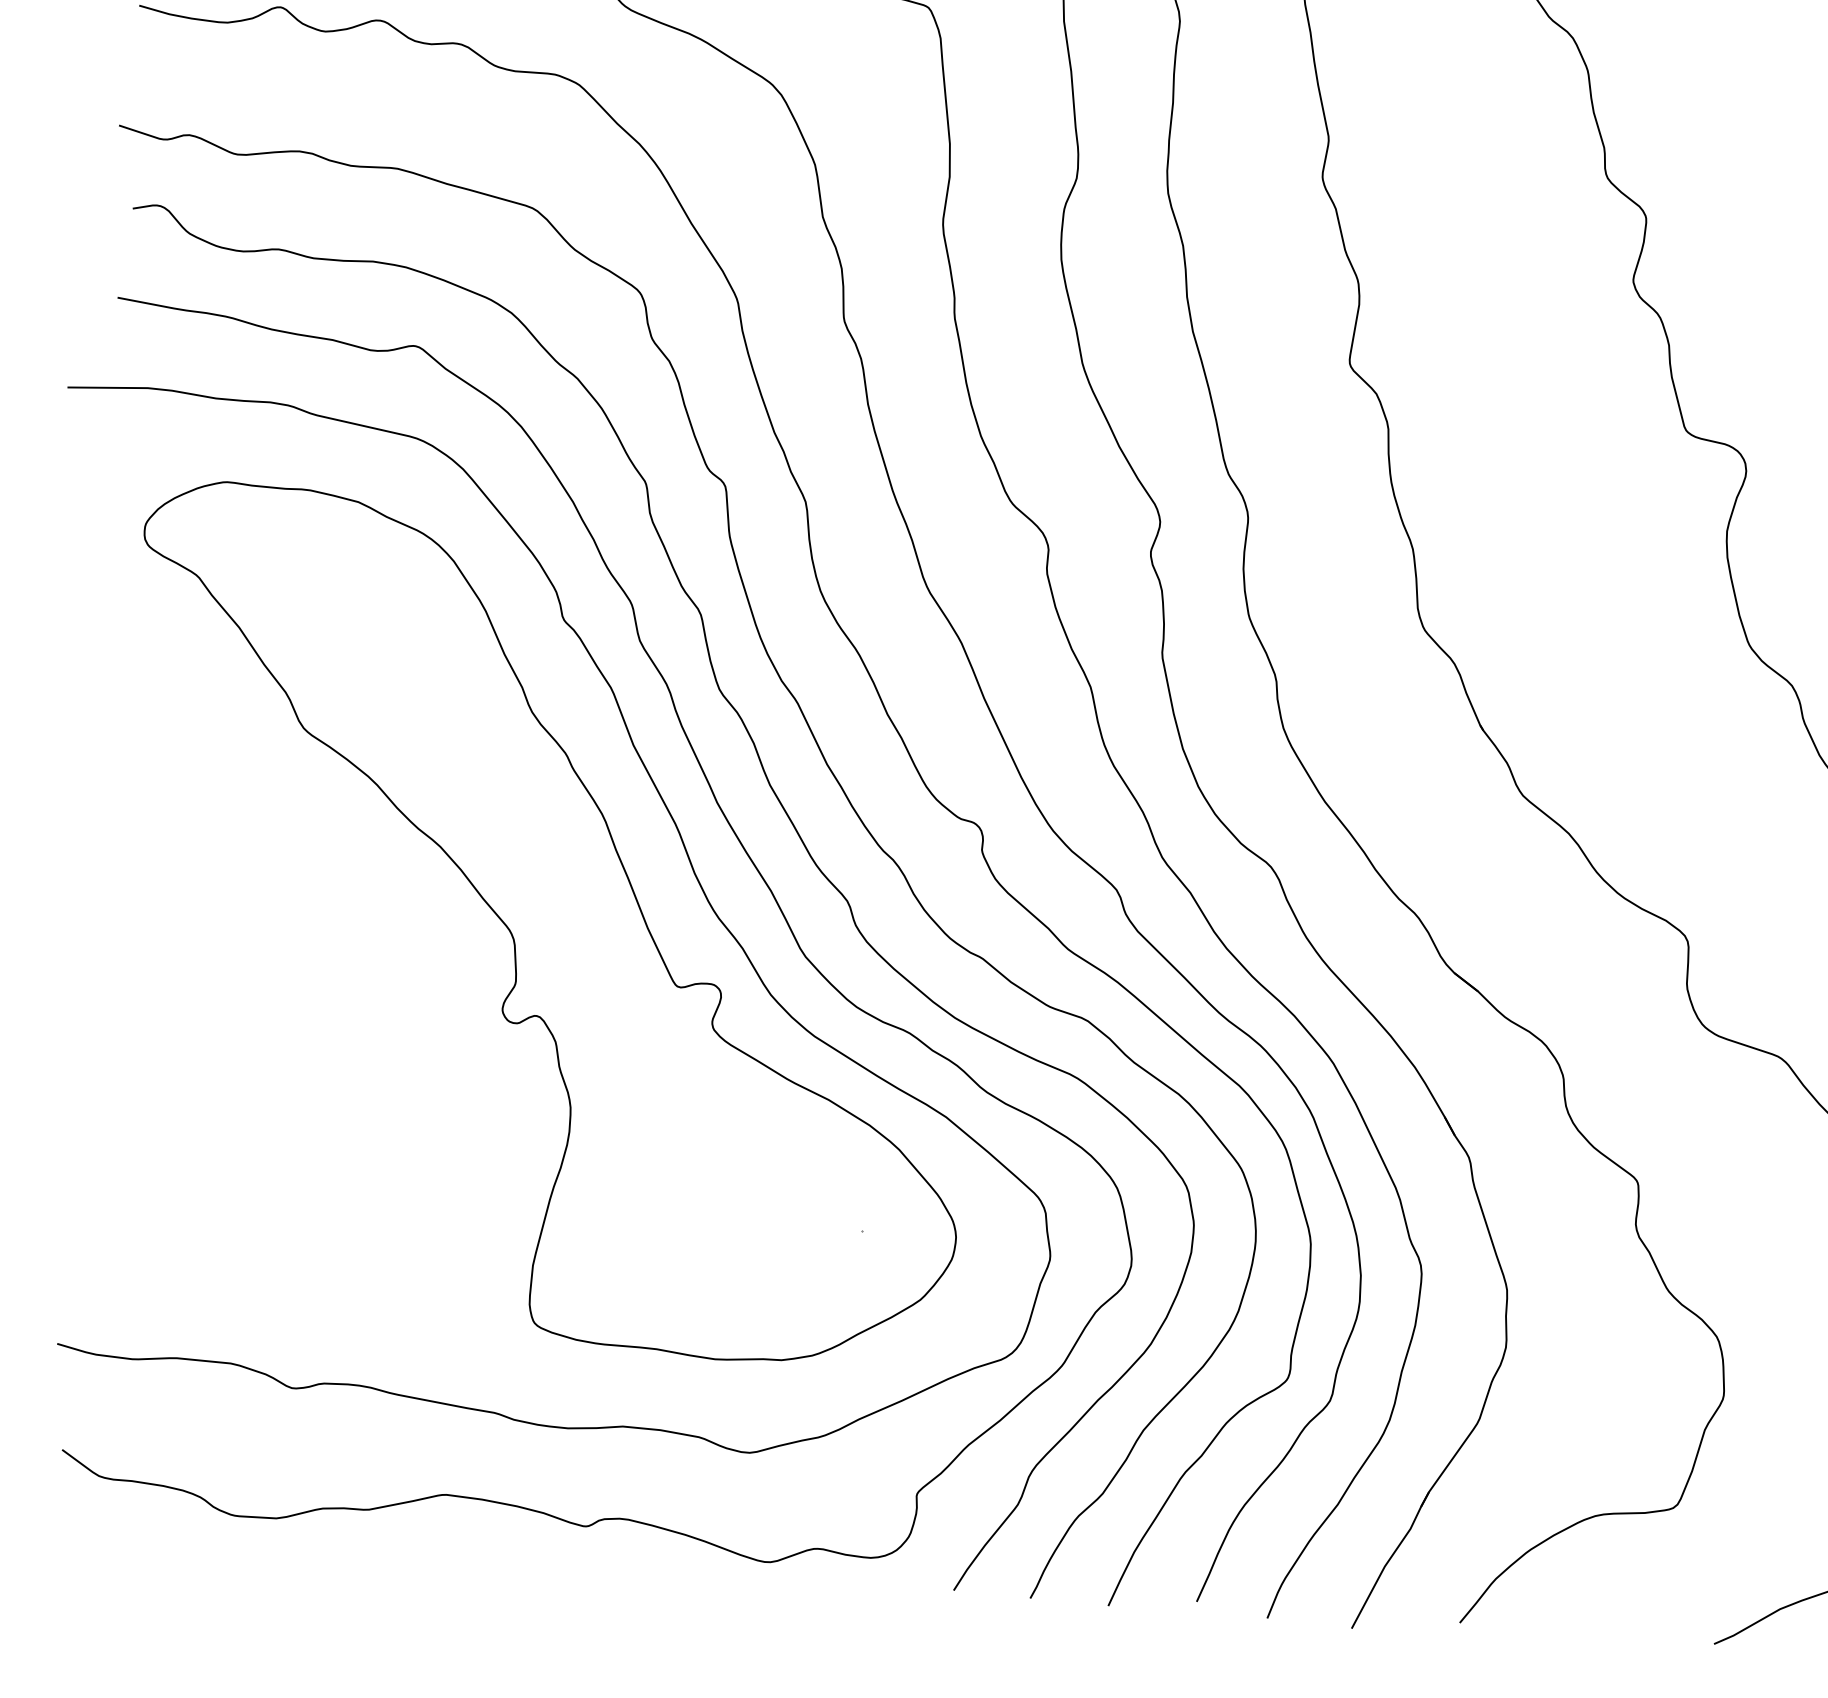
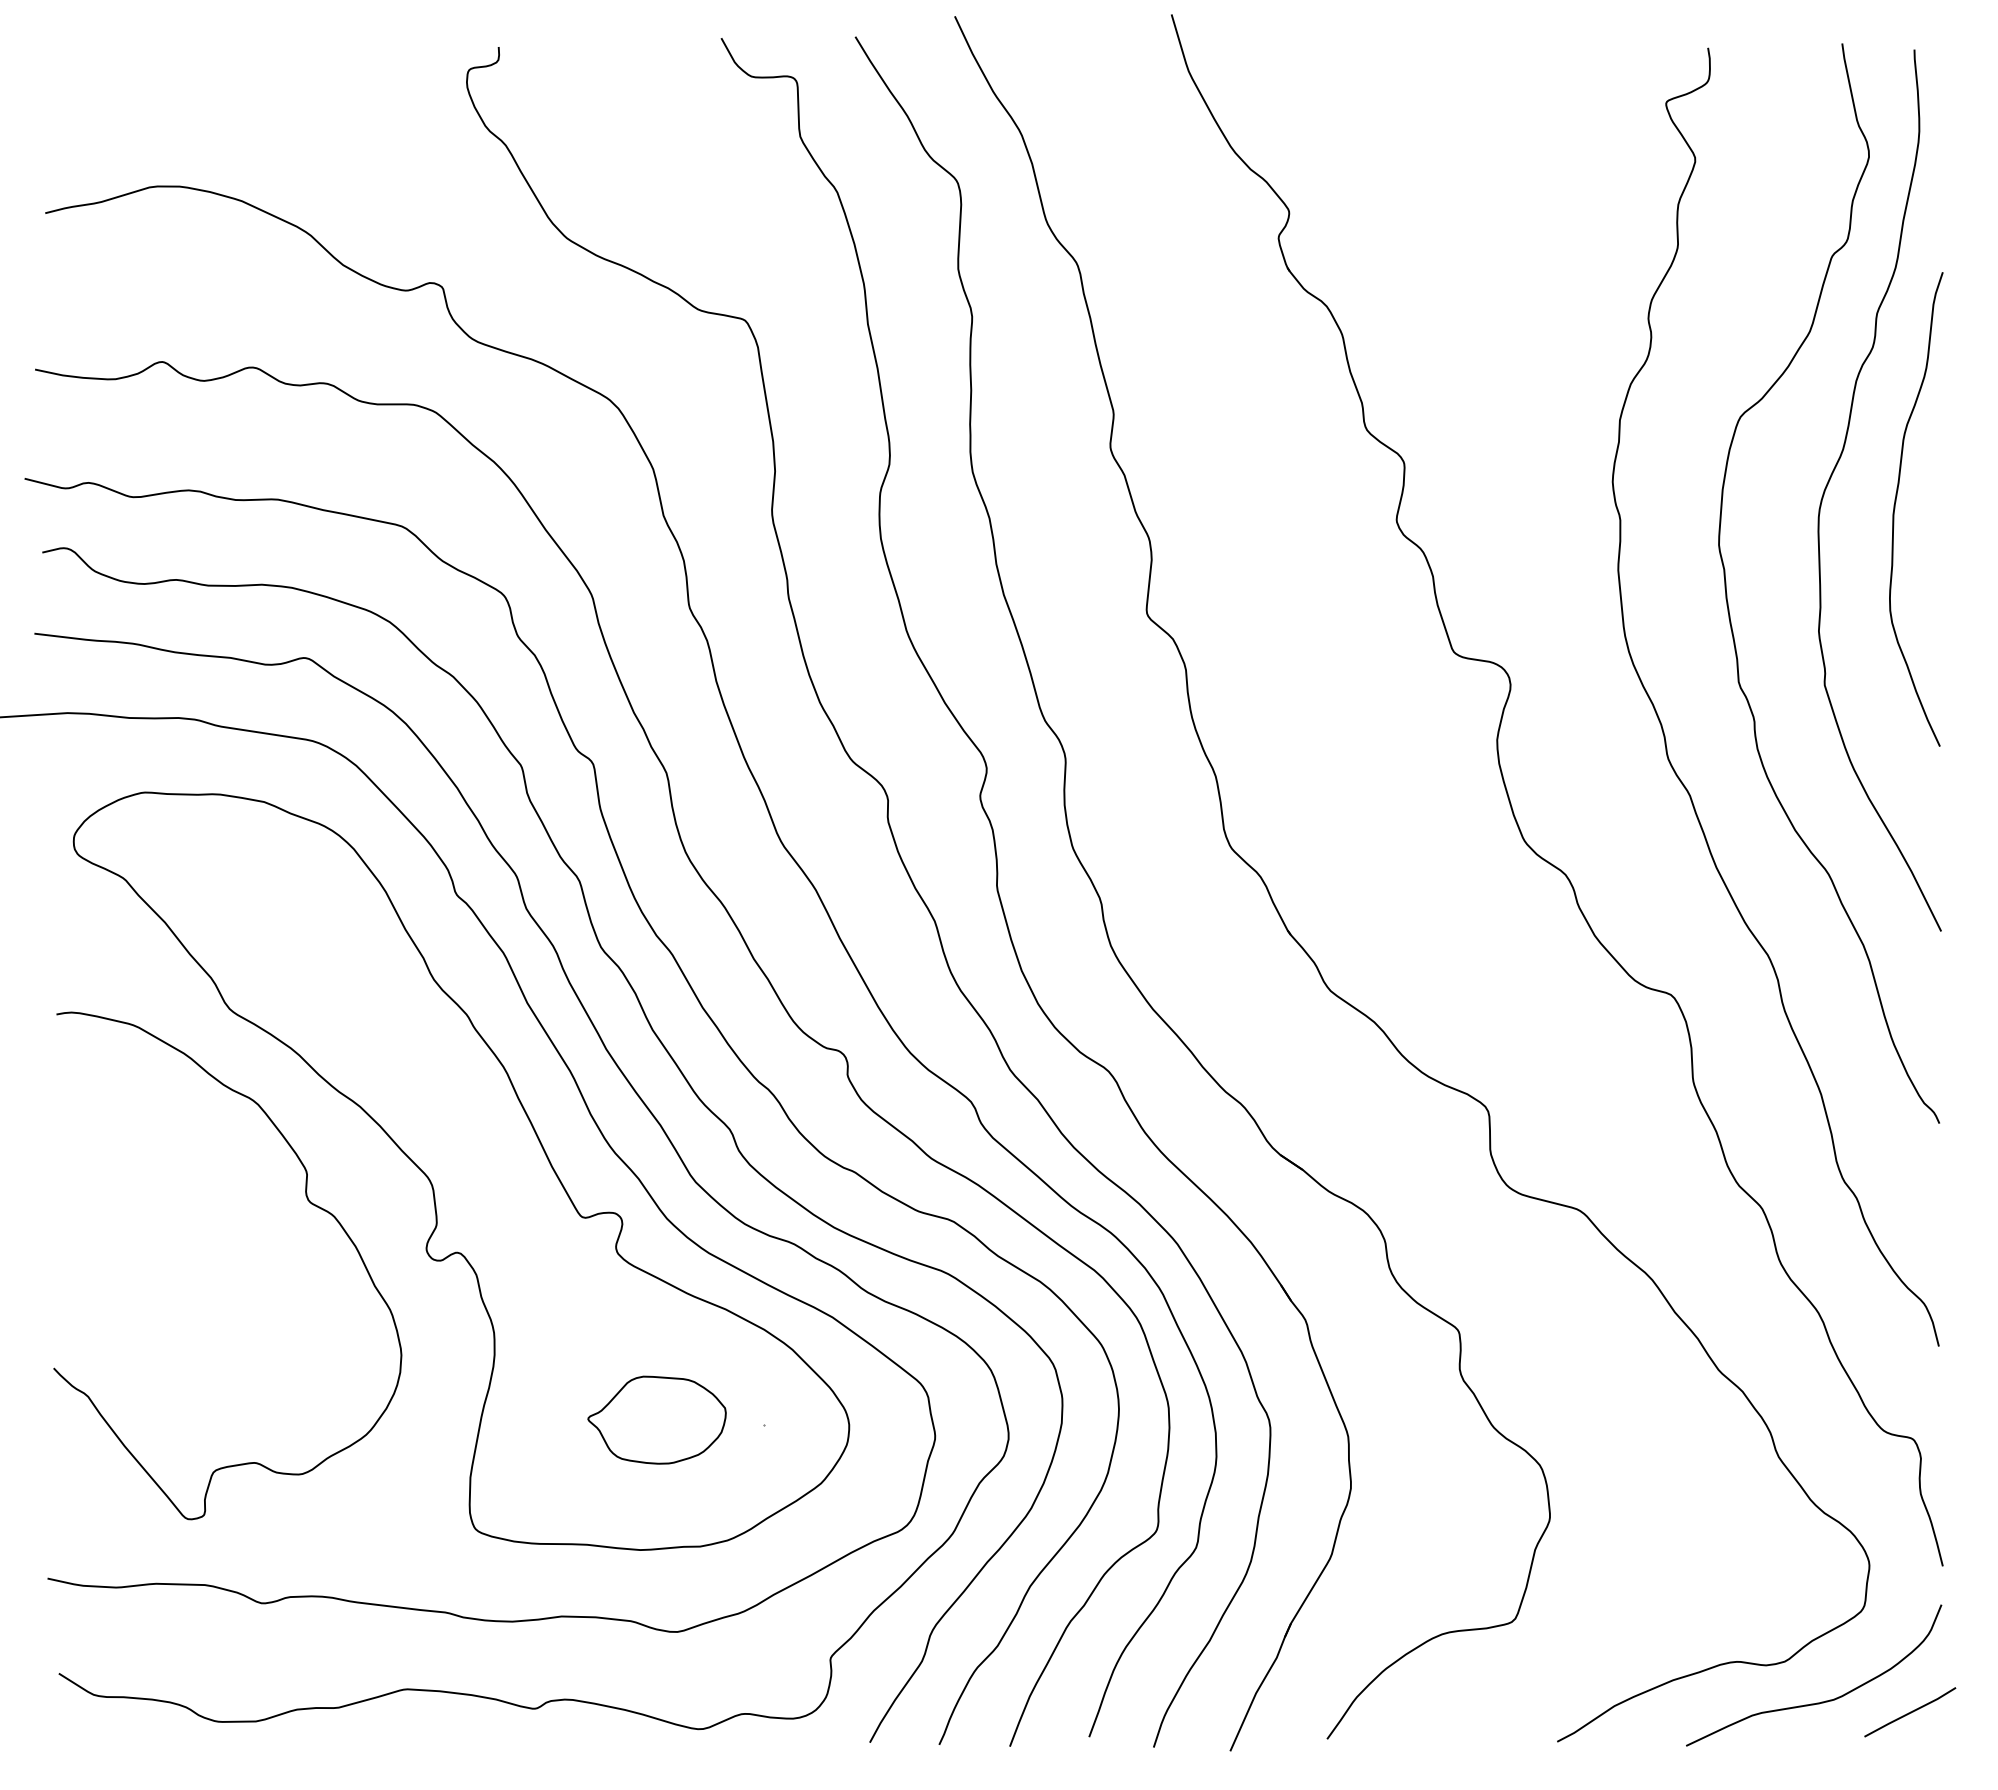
curve: (374, 946) -> (307, 1200), added
part: (743, 1216) -> (656, 1419), added

